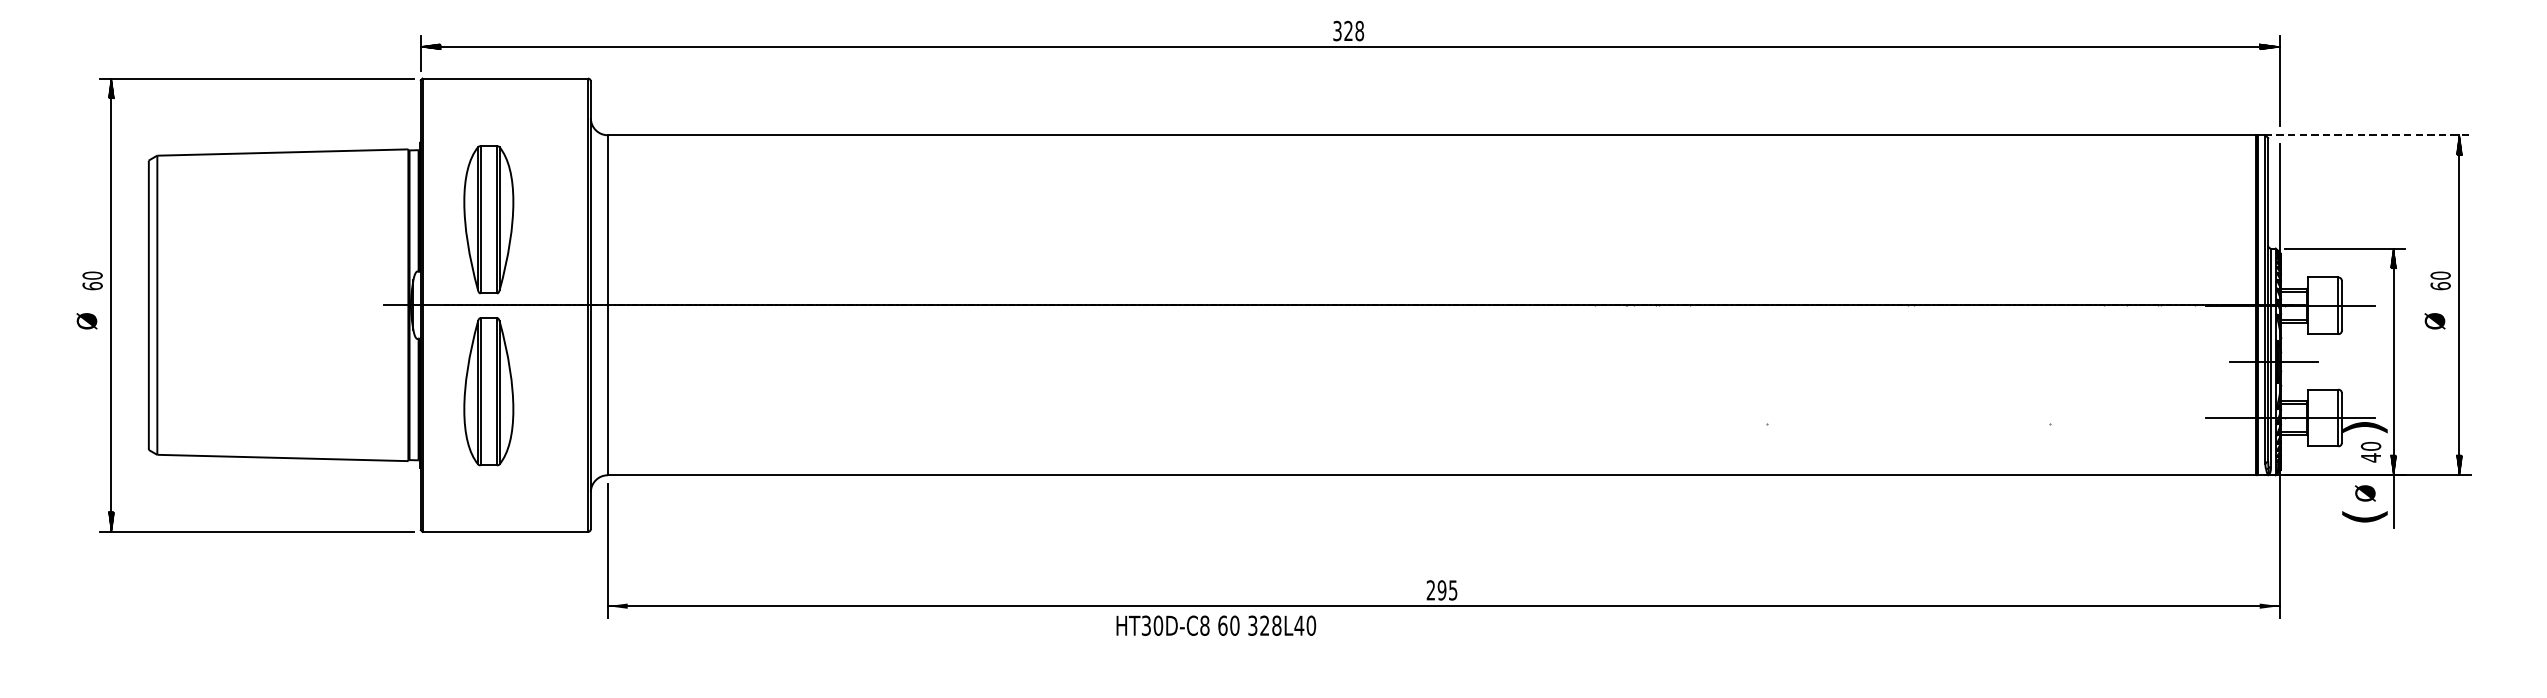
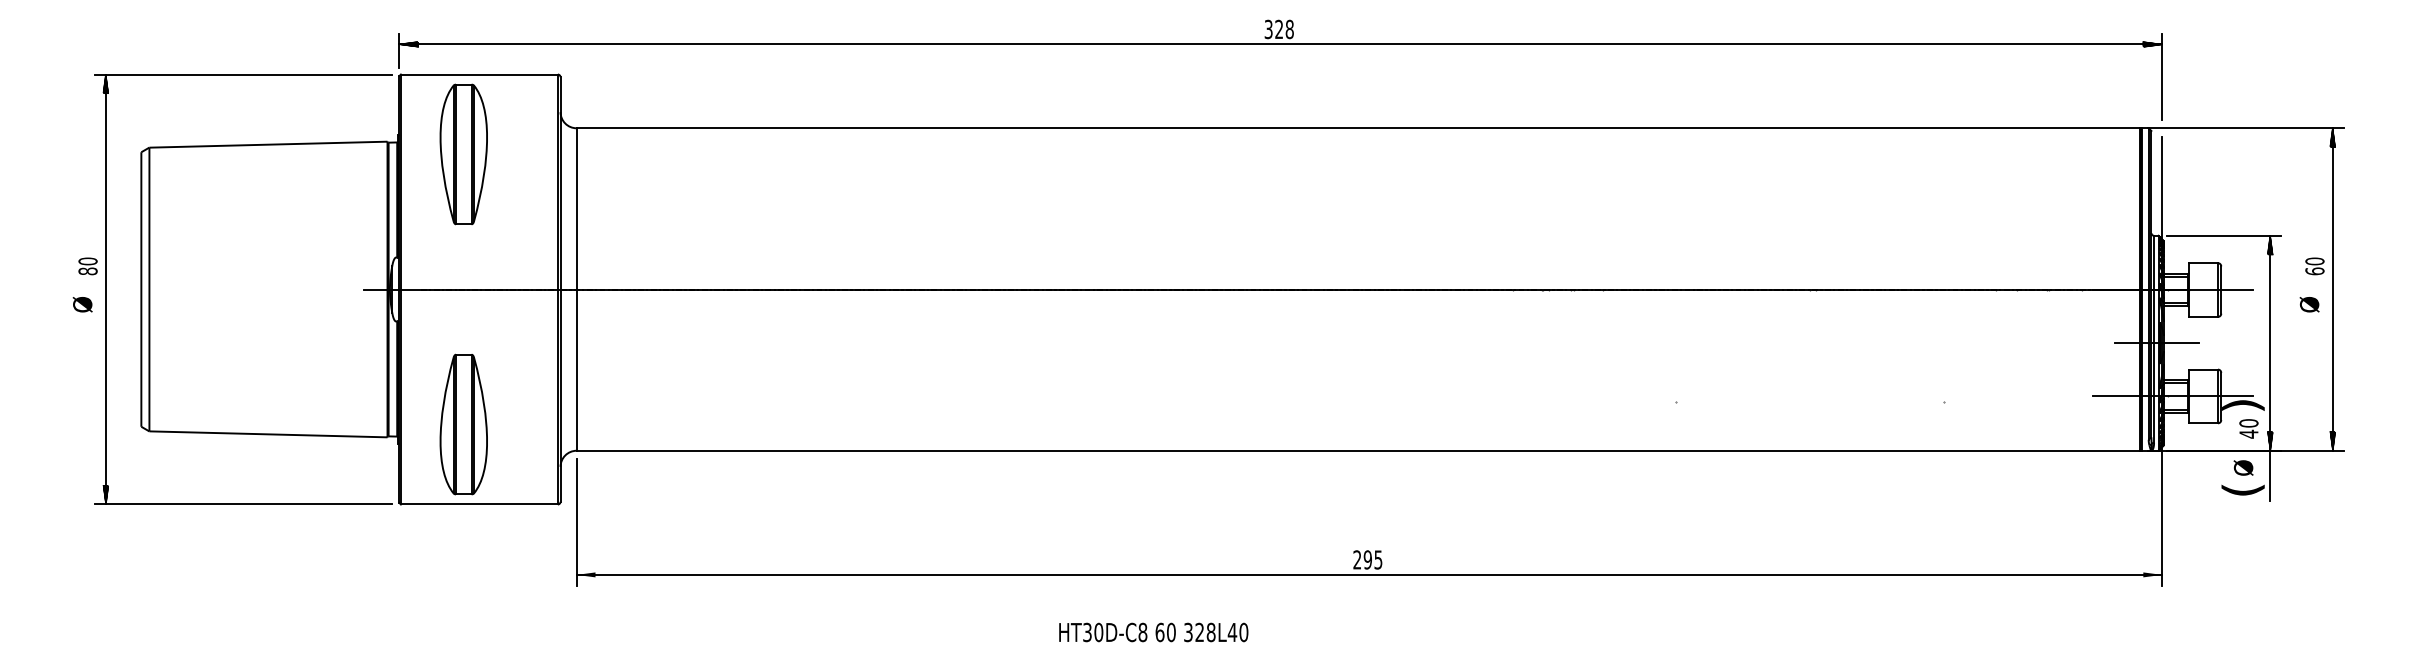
line: (2367, 135) -> (2245, 128), dashed -> solid
part: (488, 219) -> (463, 154), moved
text: (92, 286) -> (87, 271), 60 -> 80
part: (488, 391) -> (463, 424), moved
text: (1216, 625) -> (1153, 632), moved

